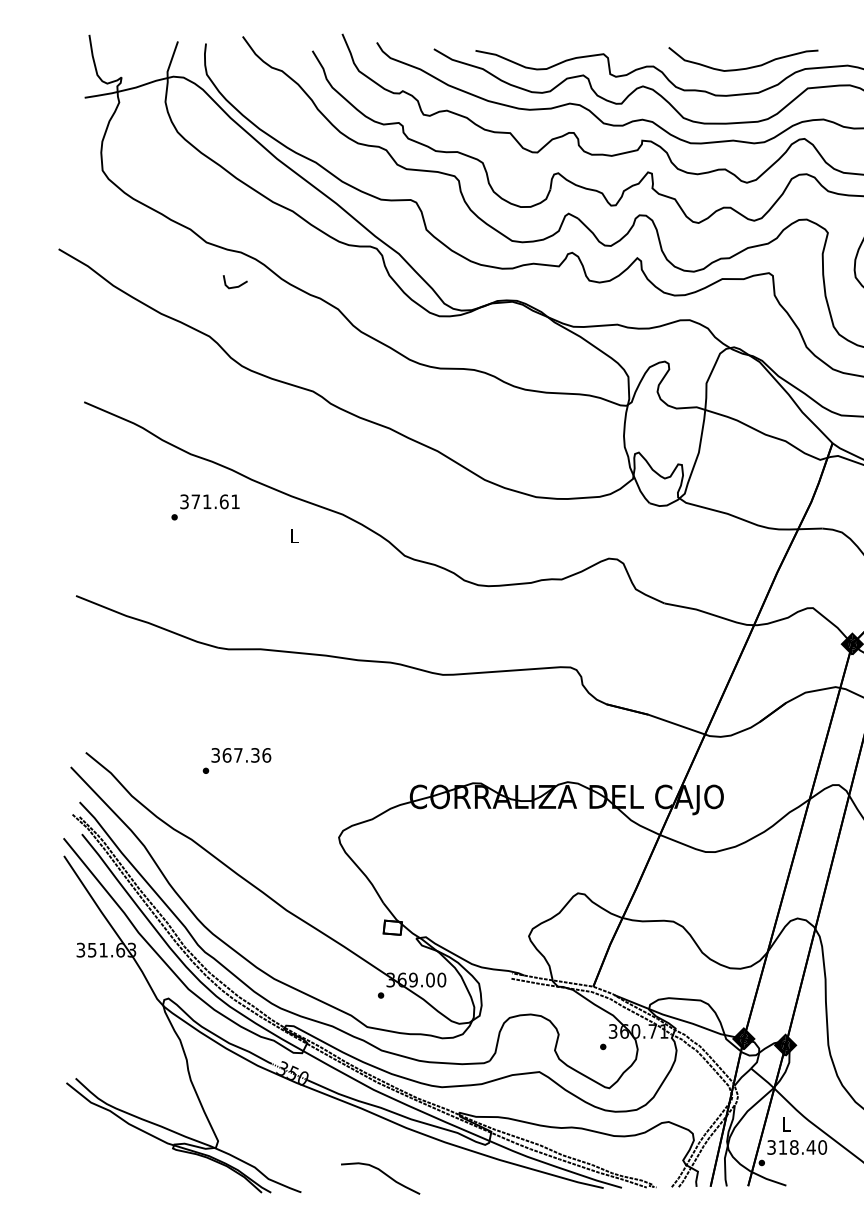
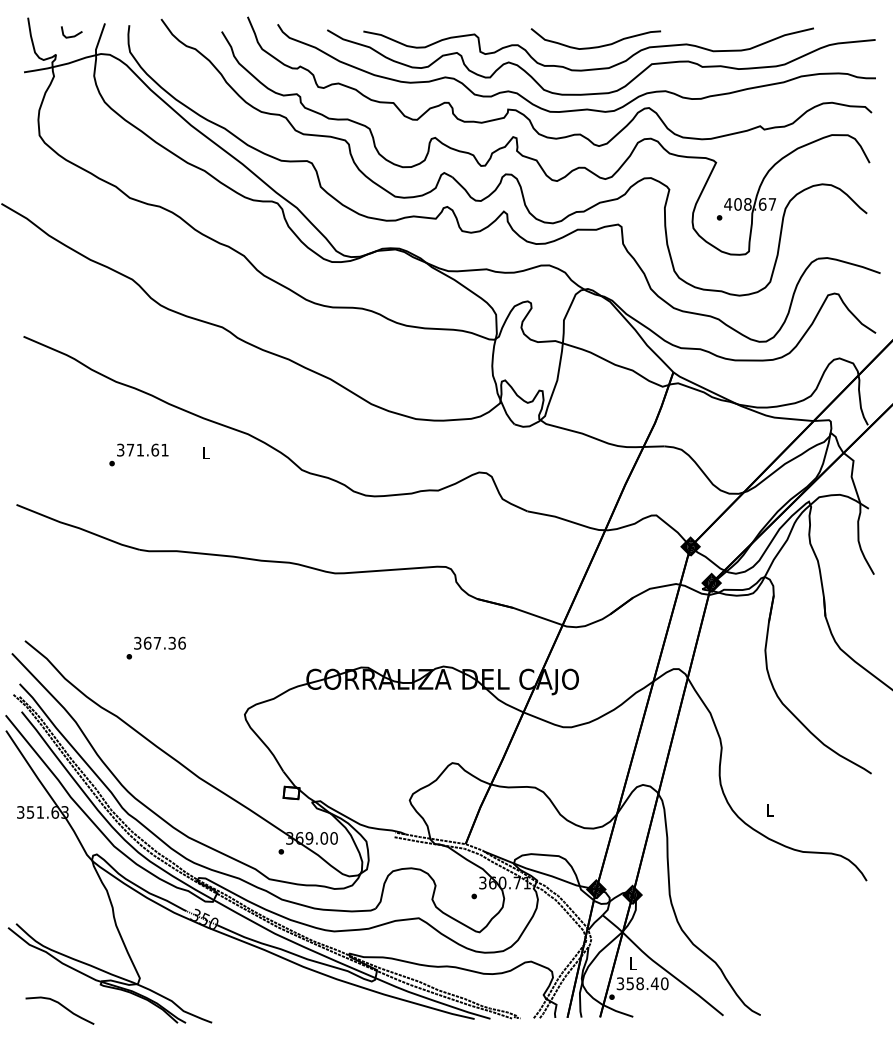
line: (236, 285) -> (72, 35), moved
text: (205, 506) -> (138, 454), moved
text: (782, 1147) -> (629, 983), 318.40 -> 358.40
curve: (382, 1173) -> (61, 1006), moved

